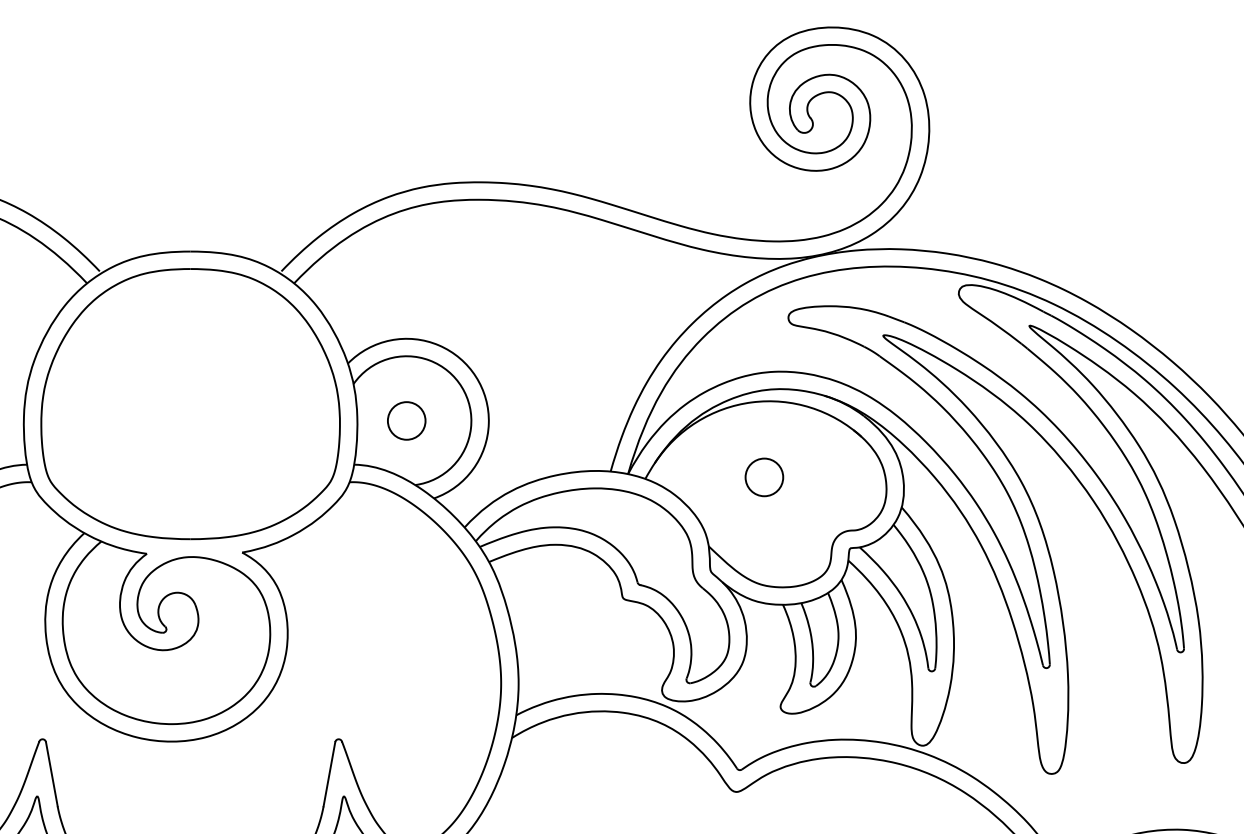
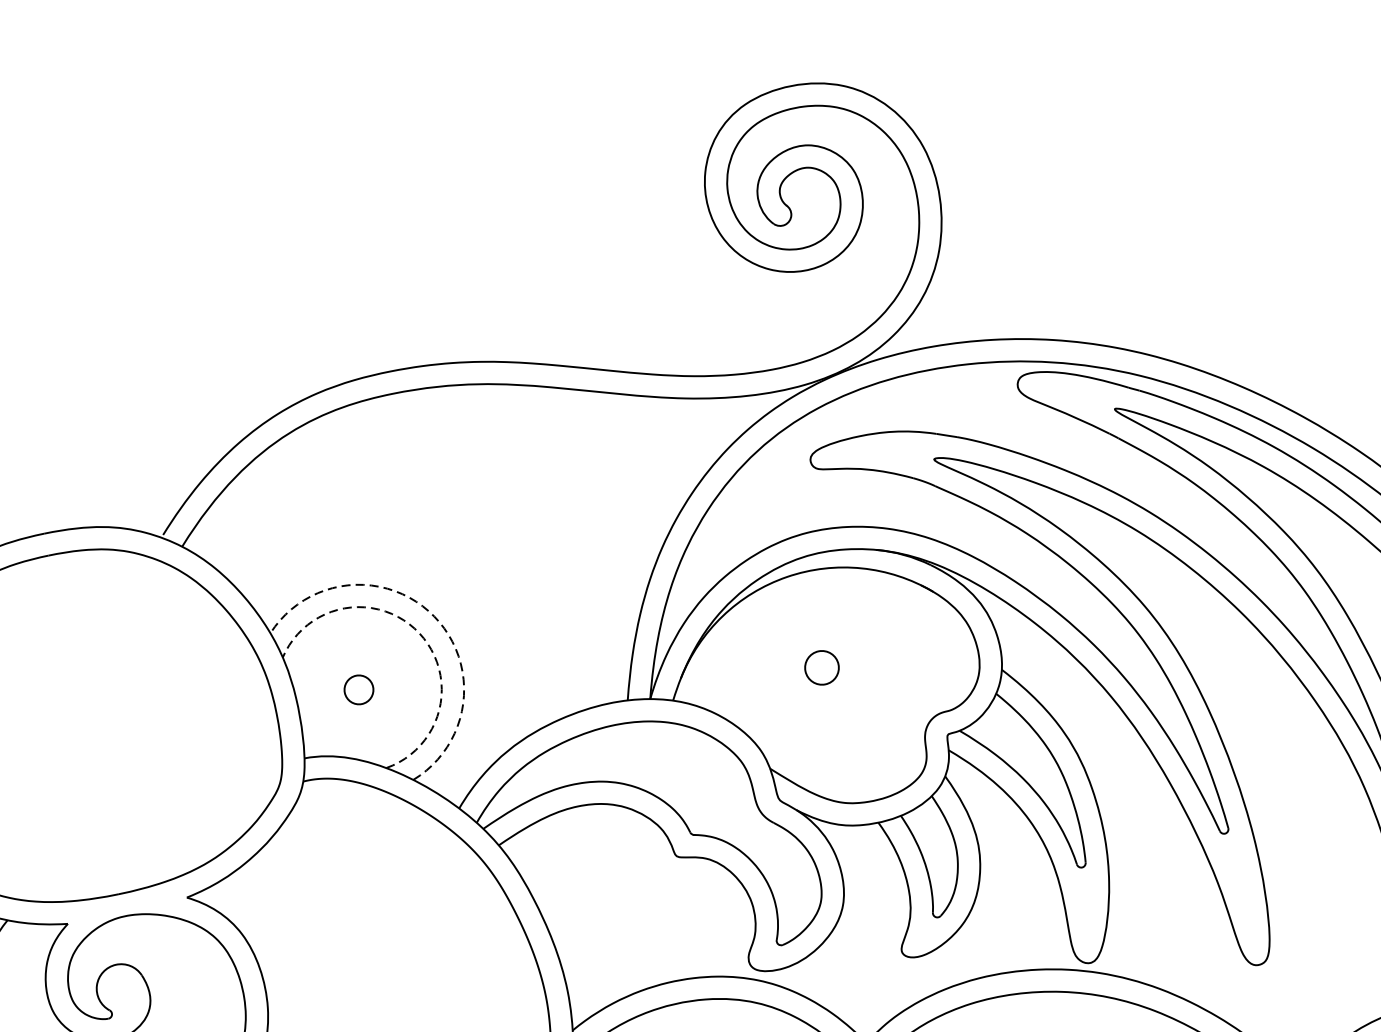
arc: (475, 376) -> (433, 616), solid -> dashed
arc: (461, 387) -> (418, 633), solid -> dashed
circle: (406, 420) -> (358, 689), size x0.6
circle: (764, 477) -> (822, 667), size x0.7

